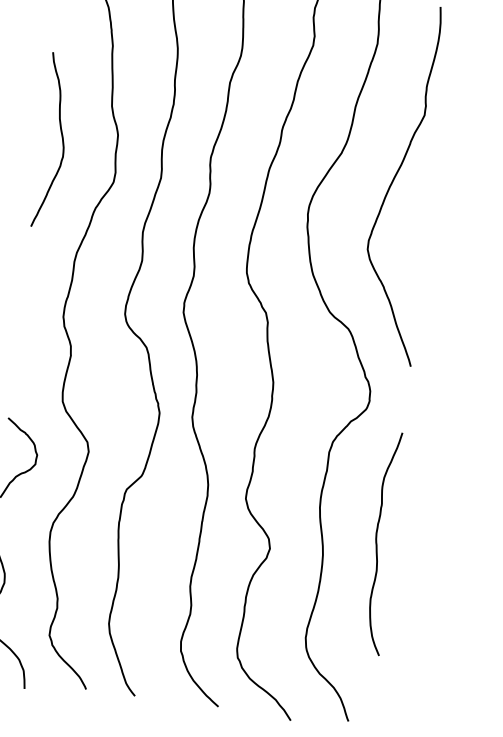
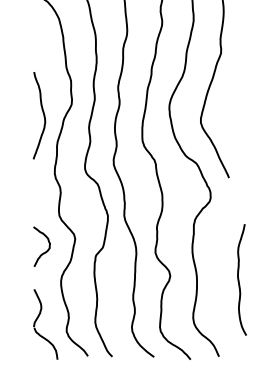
curve: (61, 141) -> (43, 115), moved
curve: (378, 542) -> (239, 279), moved

